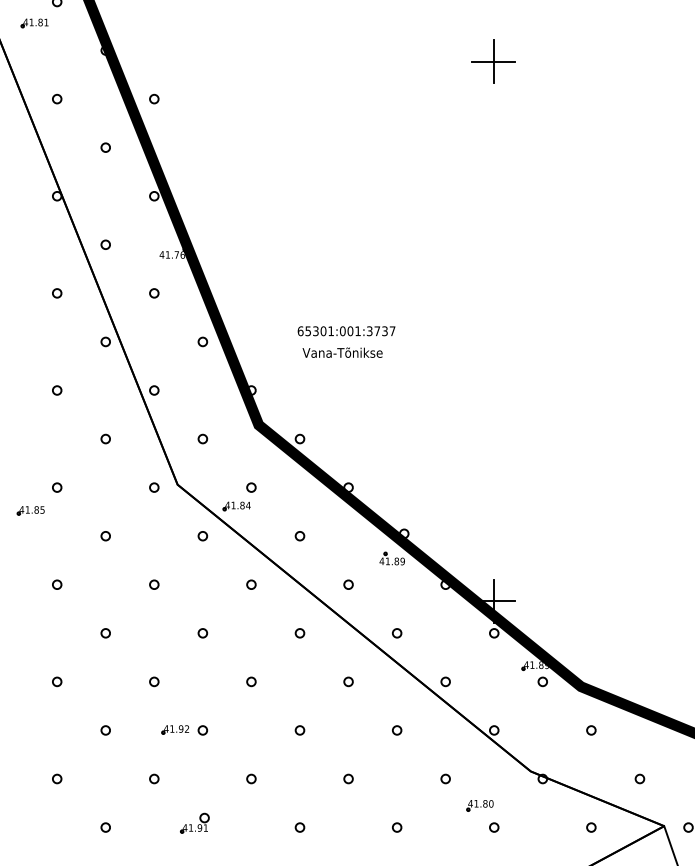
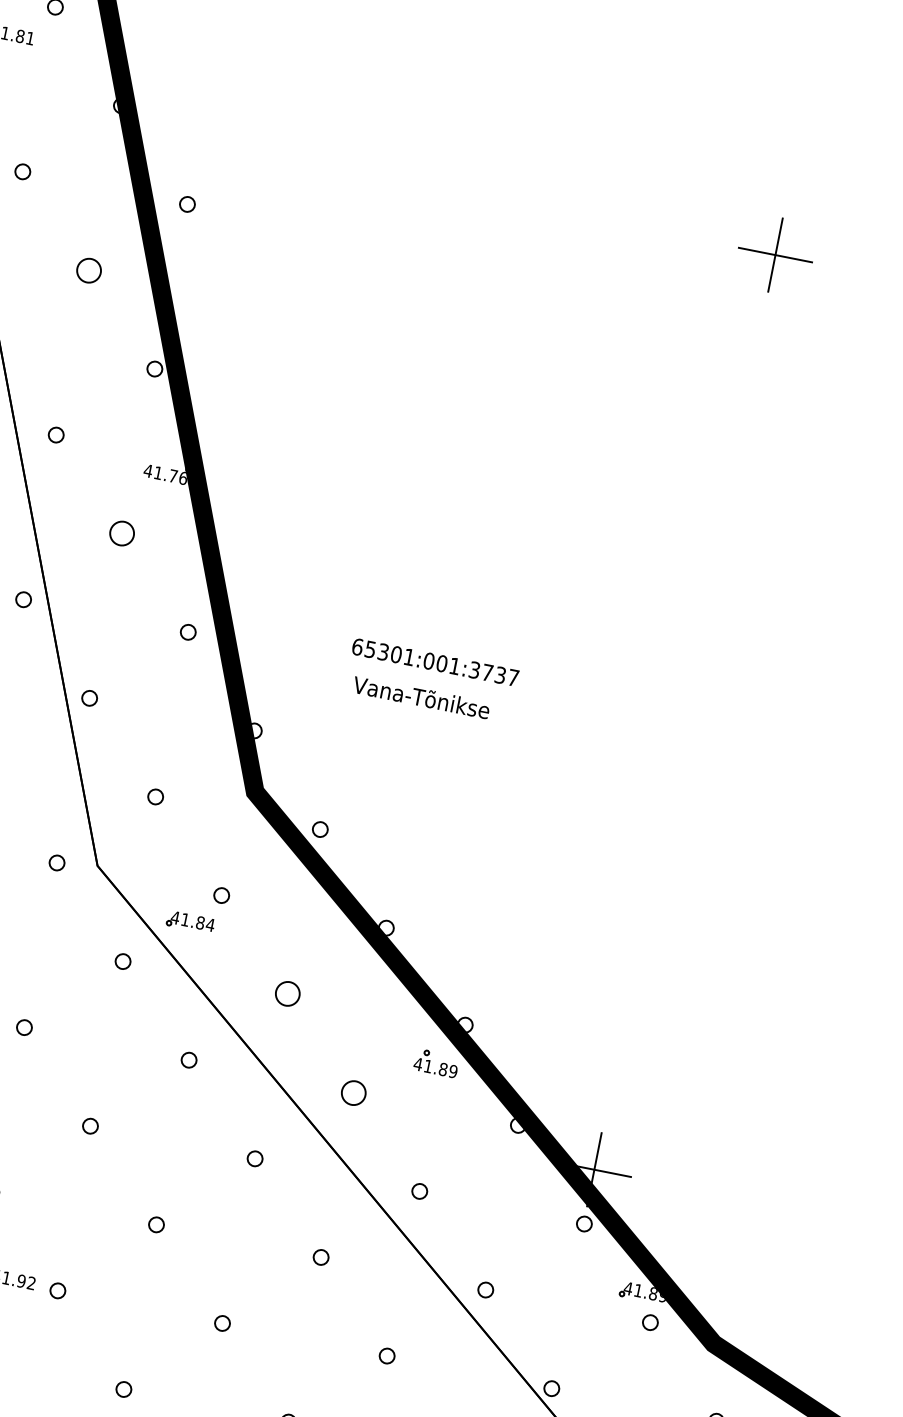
part: (105, 147) -> (88, 270), size x1.6
part: (154, 293) -> (122, 533), size x1.6
part: (299, 536) -> (286, 994), size x1.6
part: (348, 584) -> (353, 1092), size x1.6

